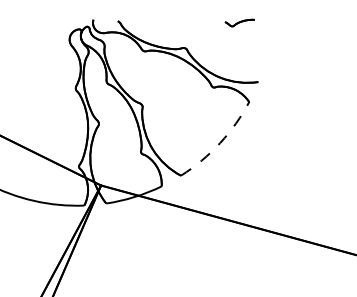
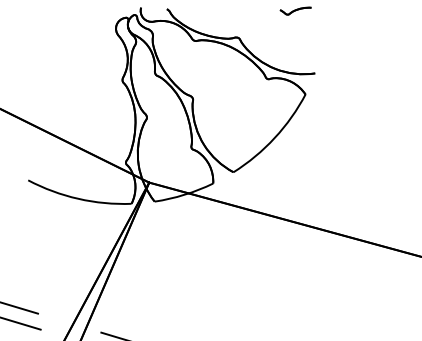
arc: (219, 142) -> (274, 137), dashed -> solid

